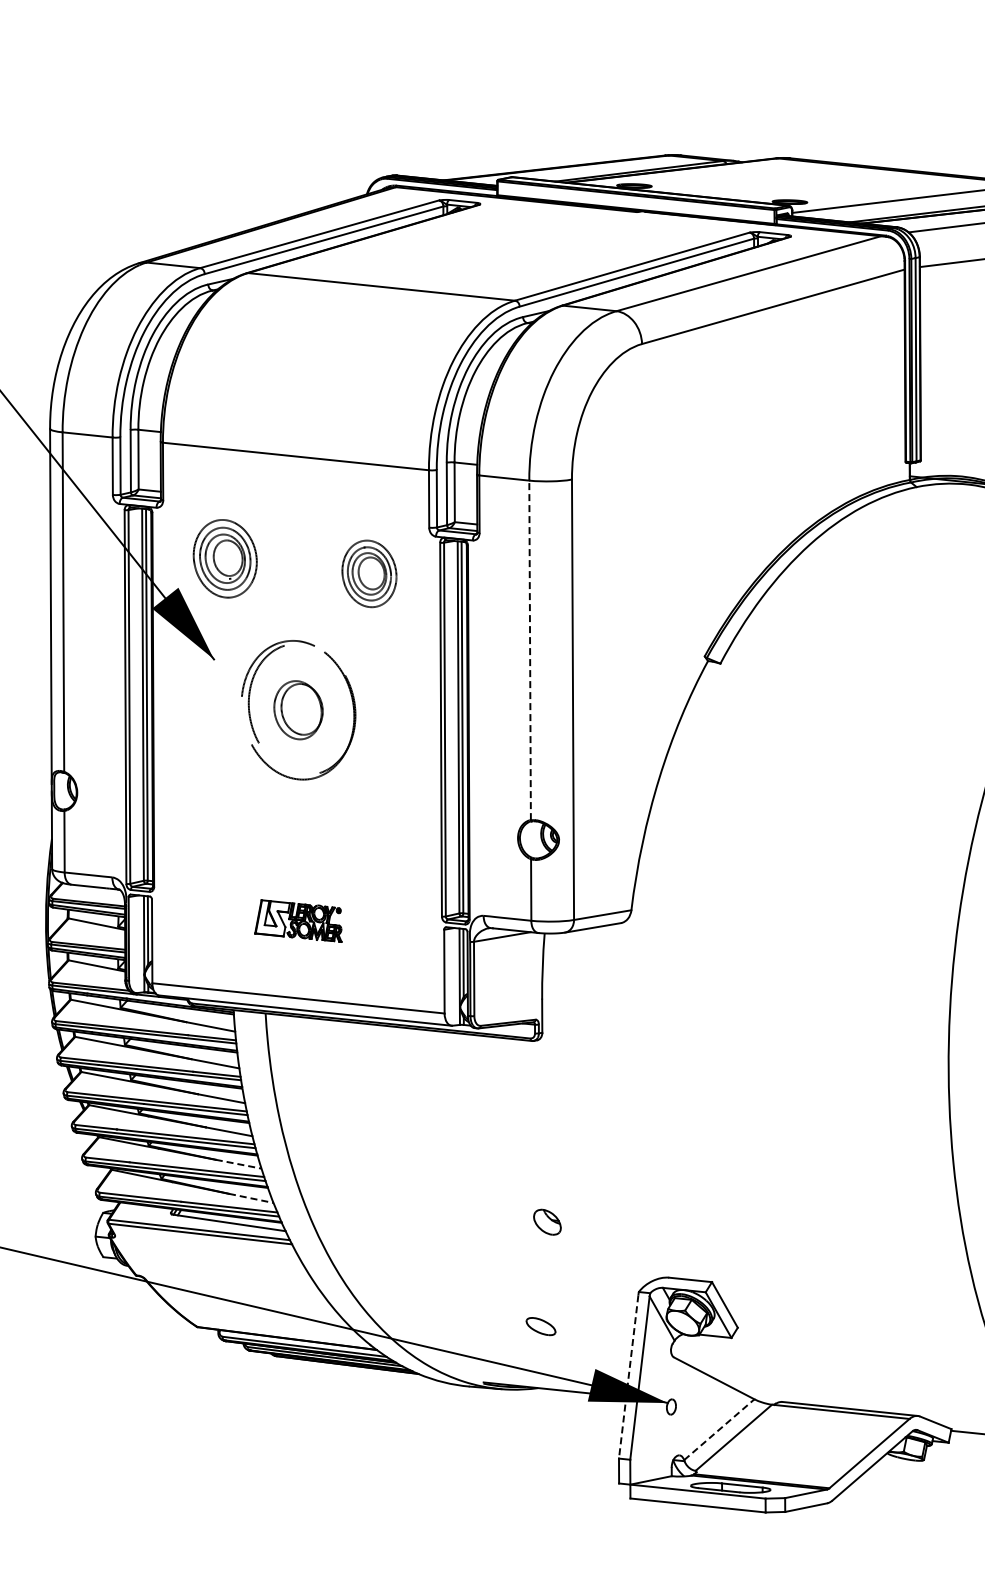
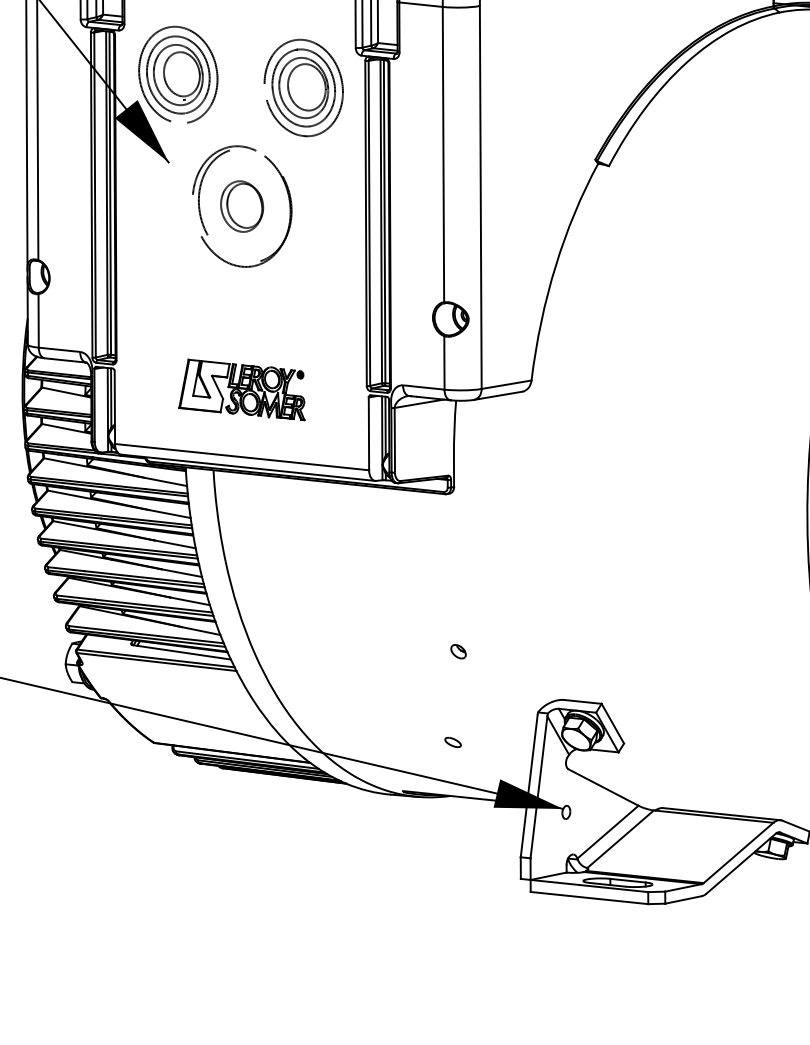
part: (225, 558) -> (178, 74), size x1.43
part: (369, 573) -> (303, 87), size x1.67
line: (530, 650) -> (443, 154), dashed -> solid
part: (298, 920) -> (242, 389), size x1.67
line: (239, 1164) -> (190, 601), dashed -> solid
line: (251, 1198) -> (201, 631), dashed -> solid
part: (547, 1221) -> (458, 651), size x0.62
part: (541, 1326) -> (453, 742), size x0.62
line: (628, 1377) -> (529, 786), dashed -> solid
line: (719, 1429) -> (608, 831), dashed -> solid

